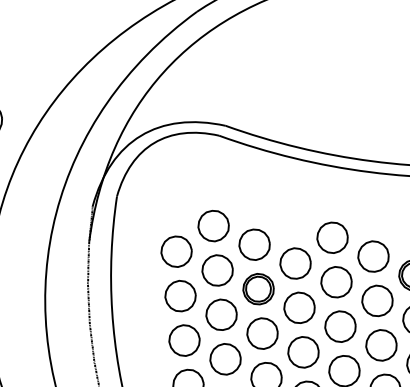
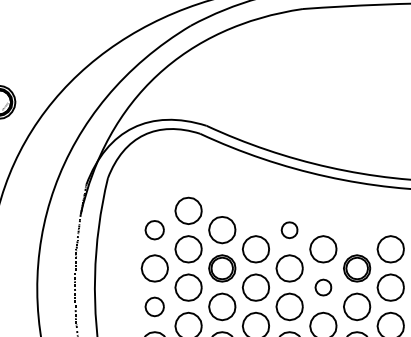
part: (332, 238) -> (289, 230), size x0.6
part: (176, 252) -> (154, 230), size x0.7
part: (377, 300) -> (323, 287), size x0.6
part: (184, 340) -> (154, 306), size x0.7

